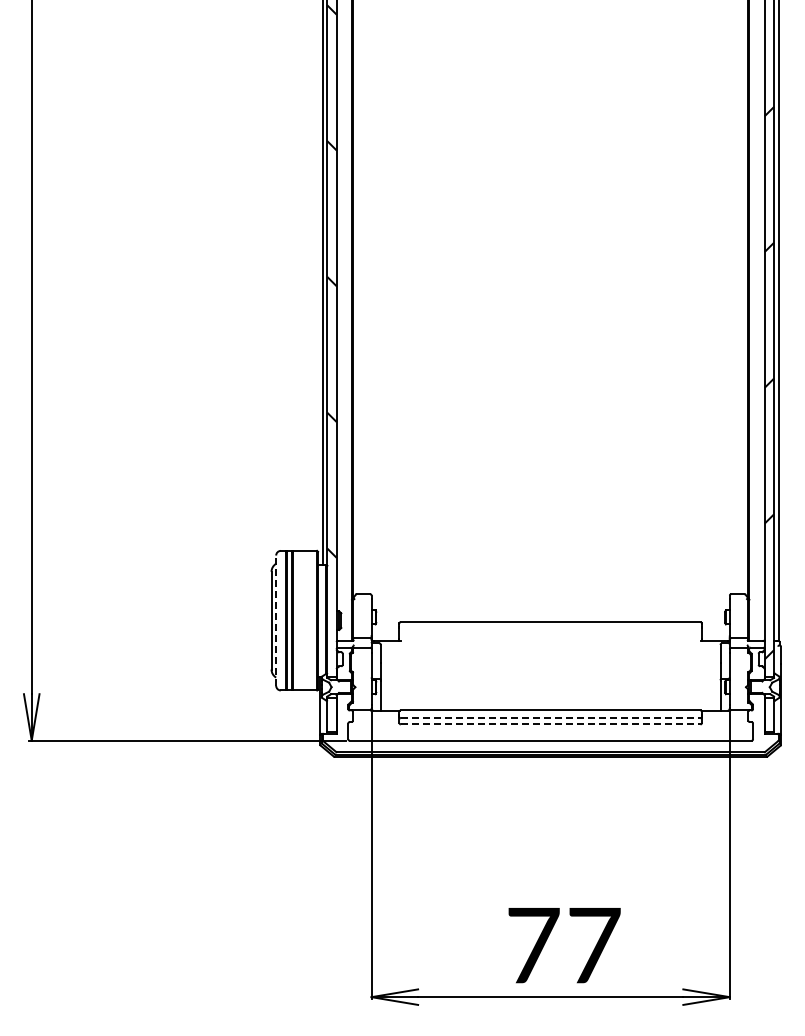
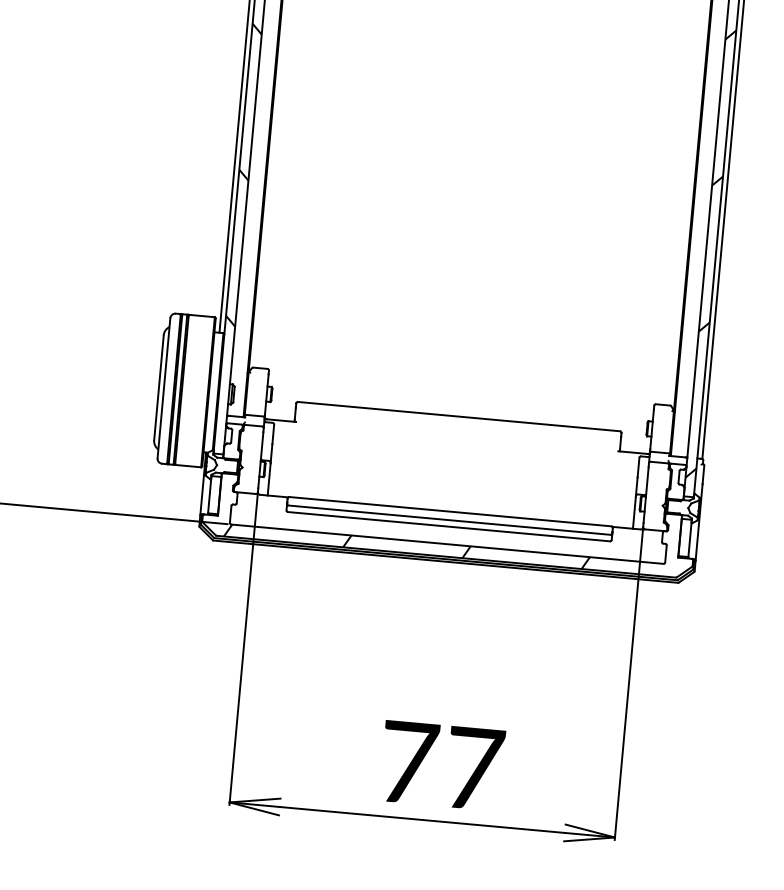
line: (276, 620) -> (164, 388), dashed -> solid
line: (550, 718) -> (449, 520), dashed -> solid
line: (550, 724) -> (448, 526), dashed -> solid
hatch: (513, 746) -> (406, 546), added

